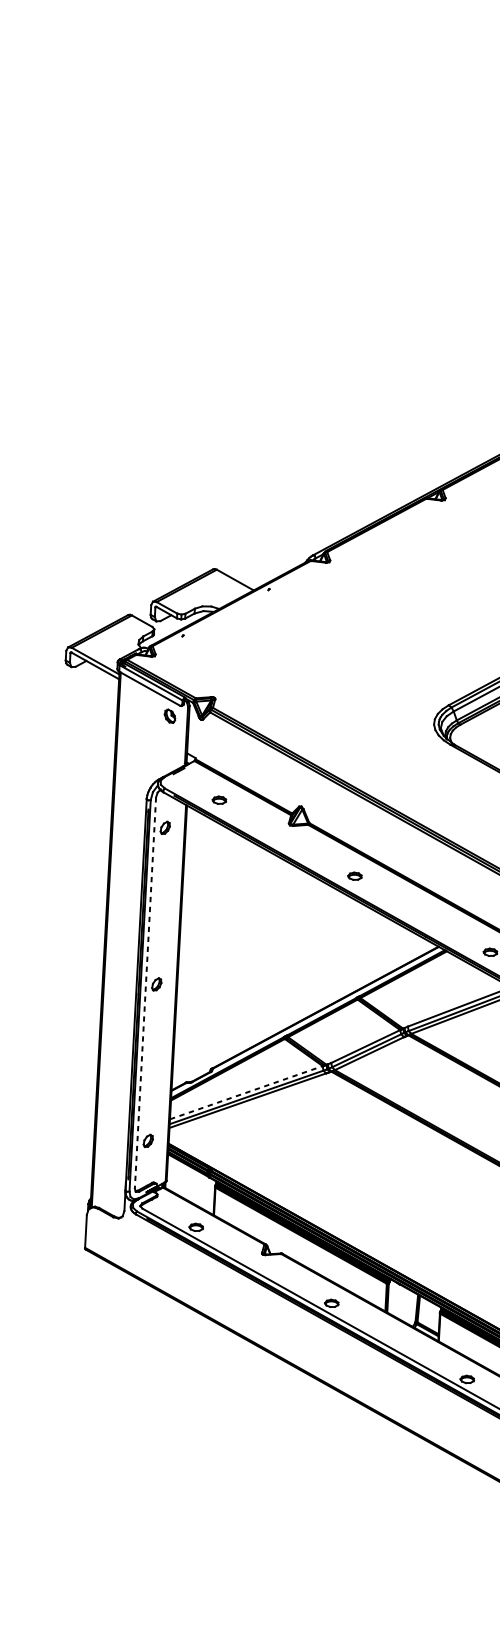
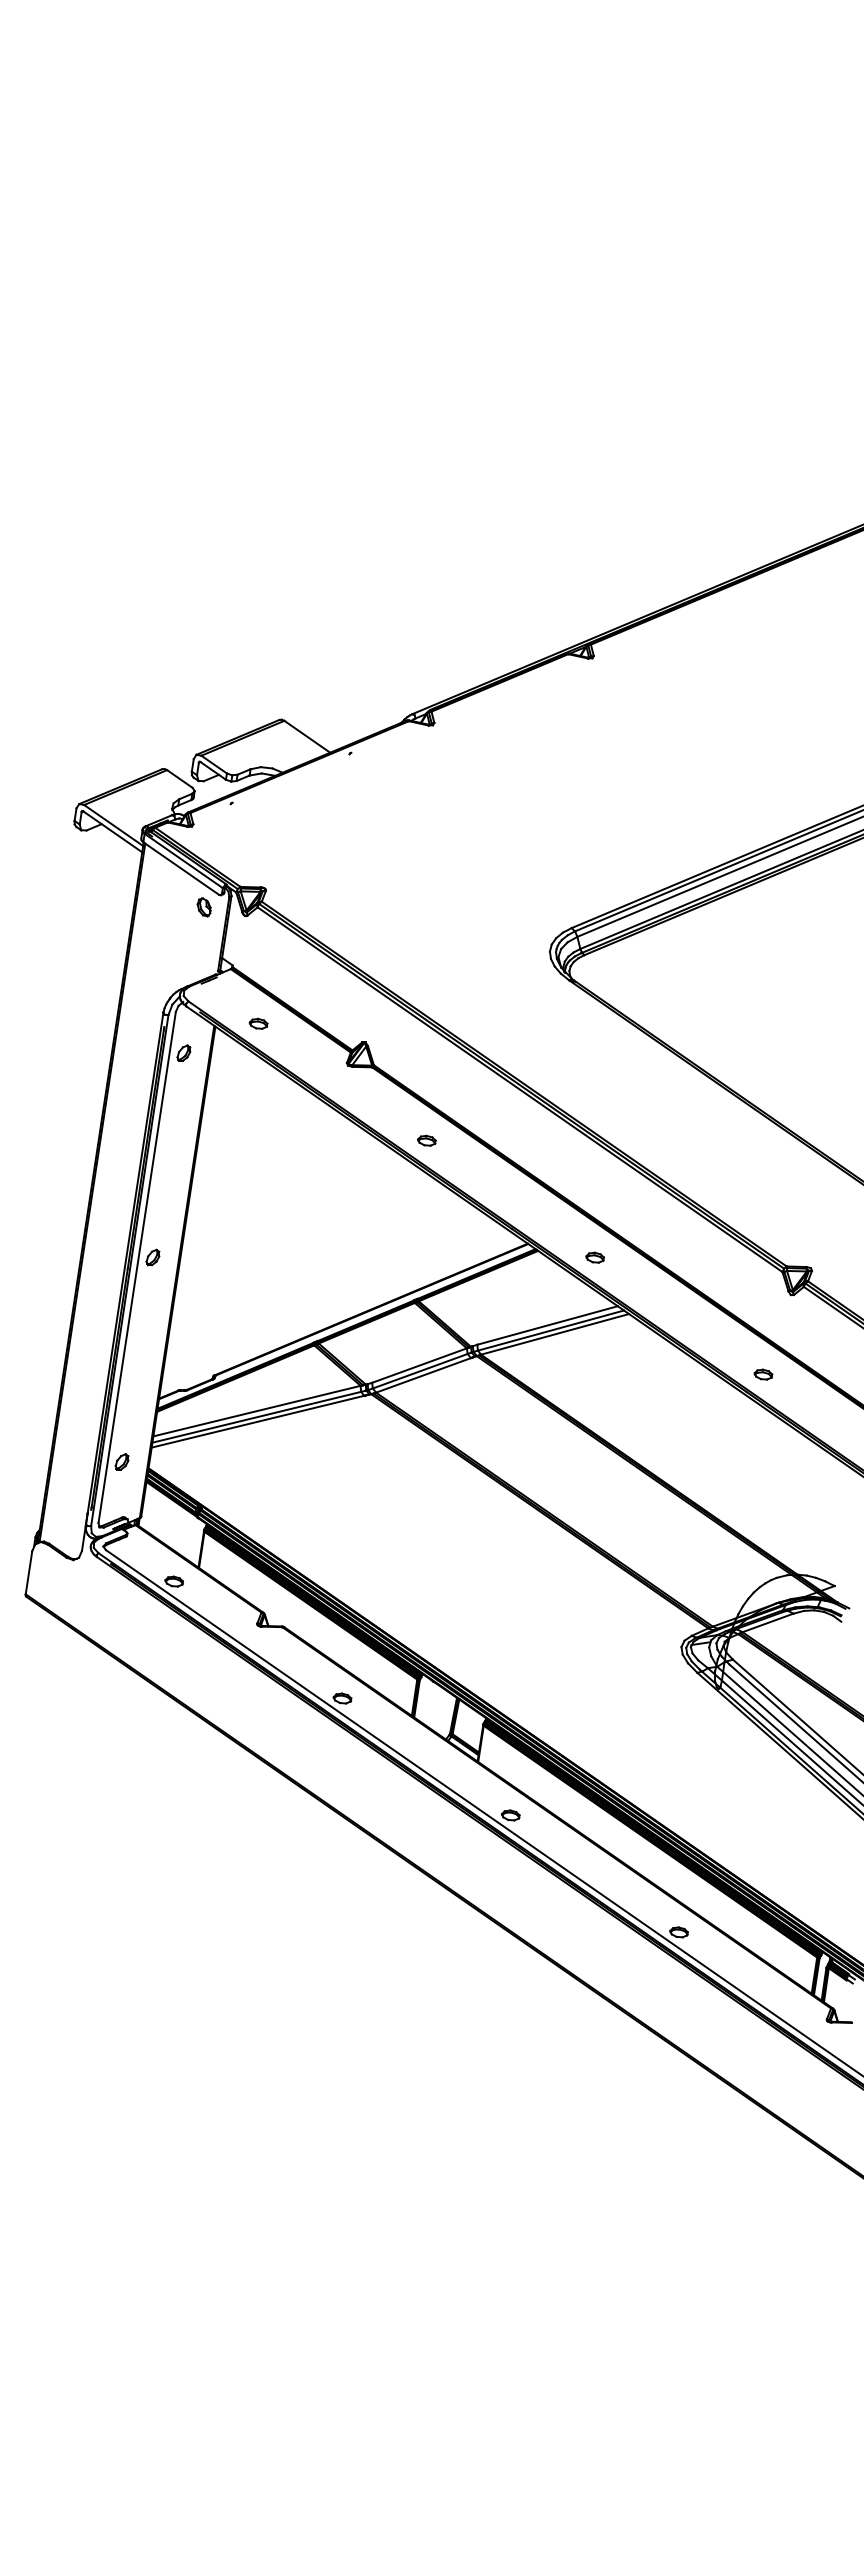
line: (145, 993) -> (137, 1267), dashed -> solid
line: (246, 1092) -> (257, 1411), dashed -> solid

